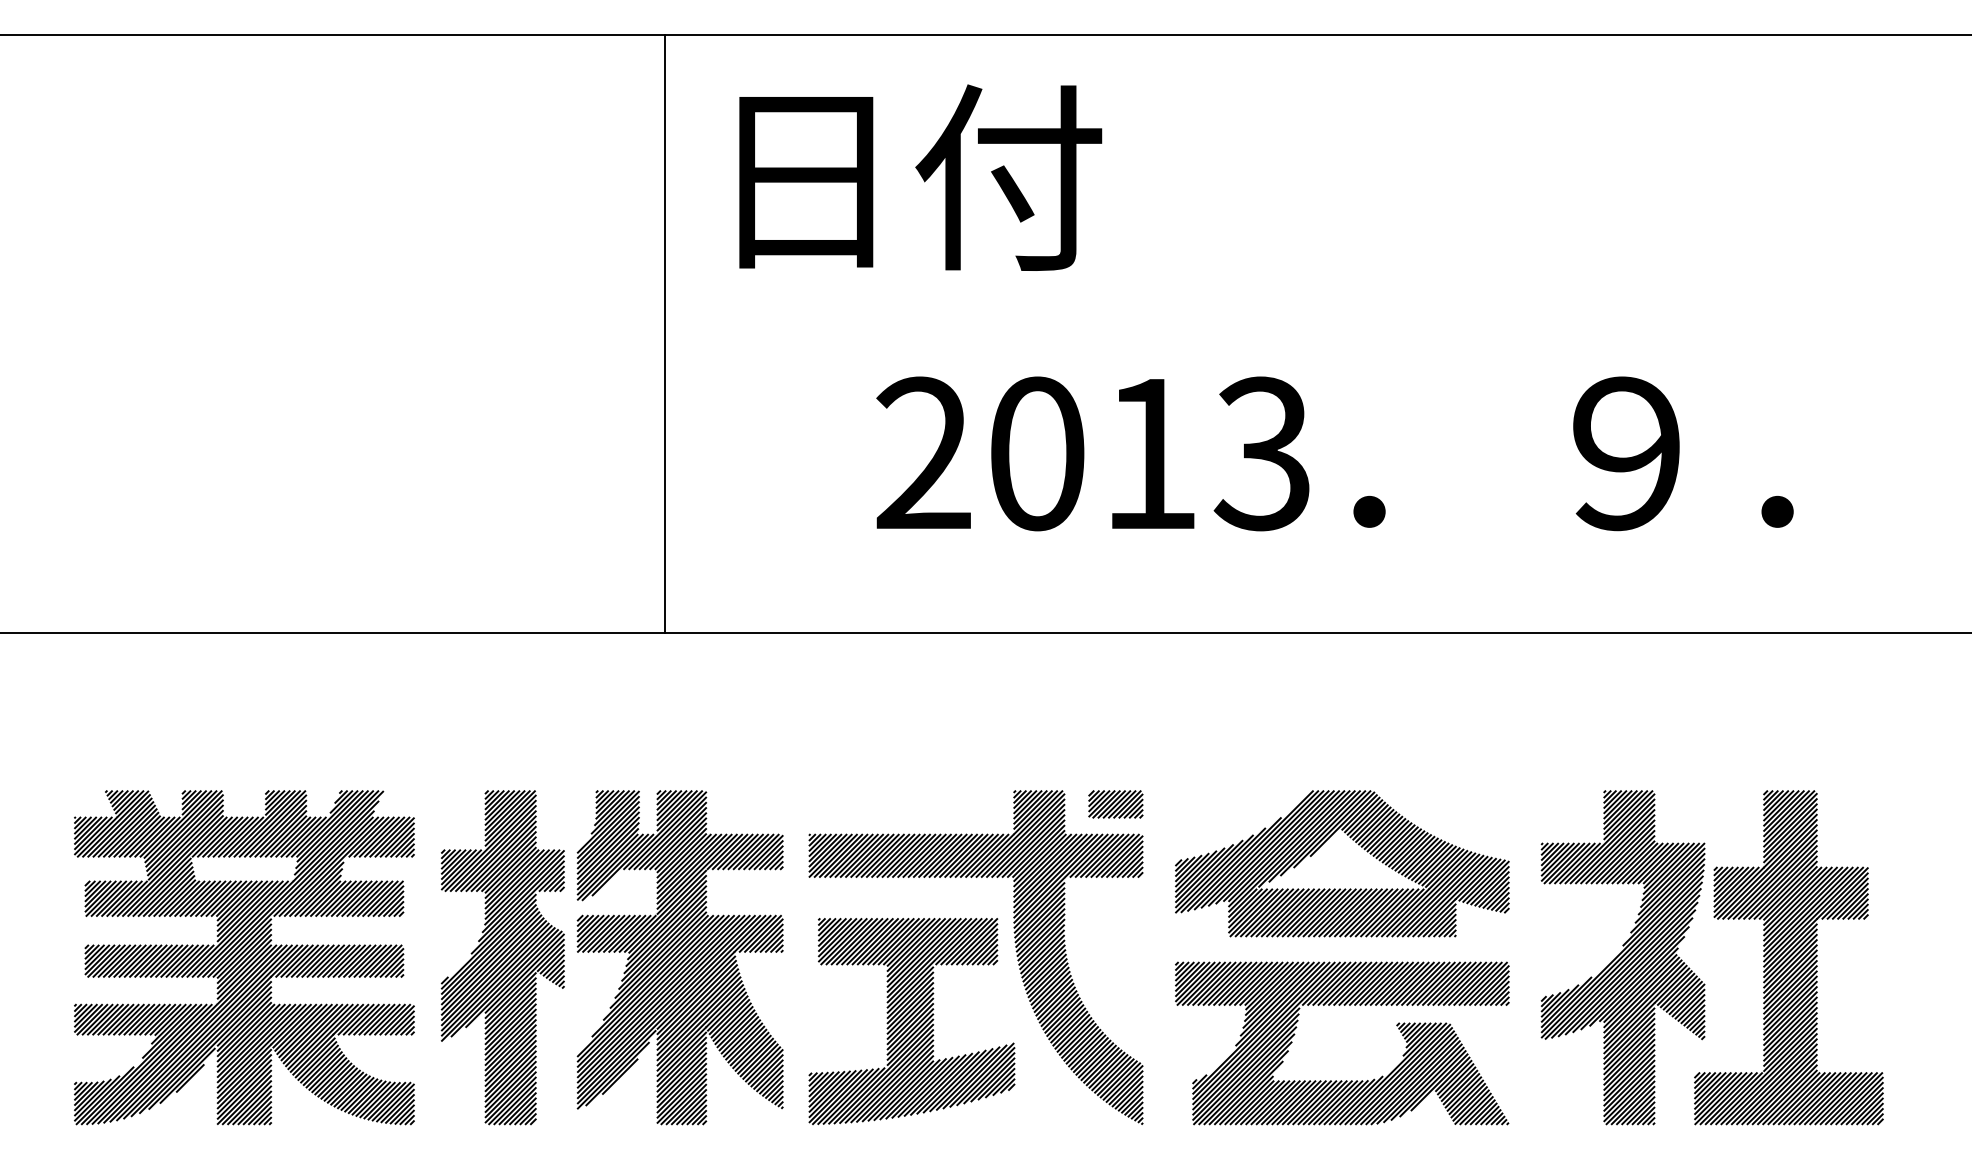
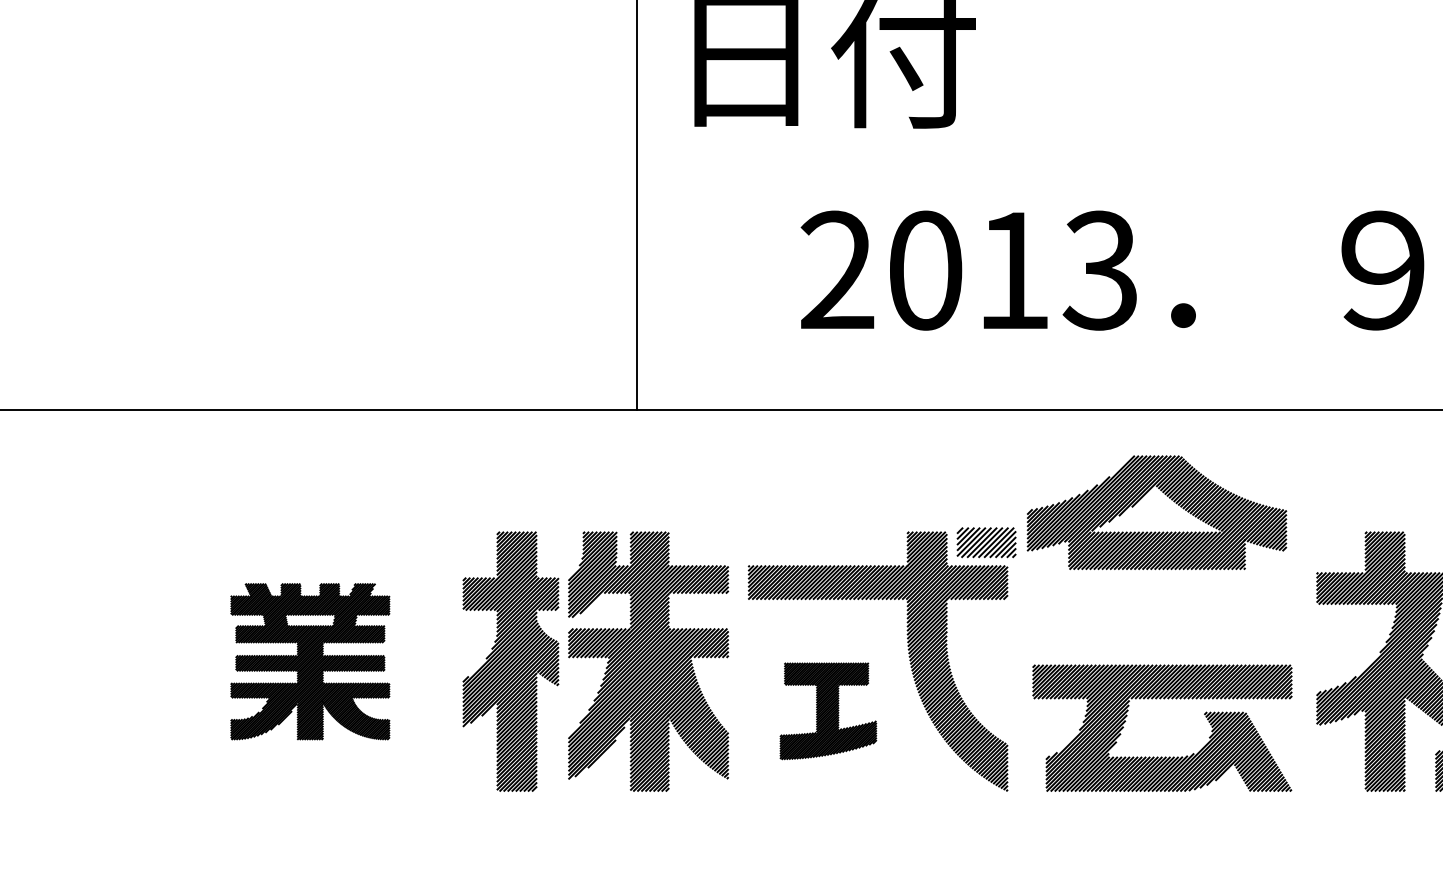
part: (1115, 804) -> (986, 542), size x1.4
part: (1358, 845) -> (1169, 498), moved
part: (244, 957) -> (310, 661), size x0.6
part: (911, 1021) -> (828, 711), size x0.6

